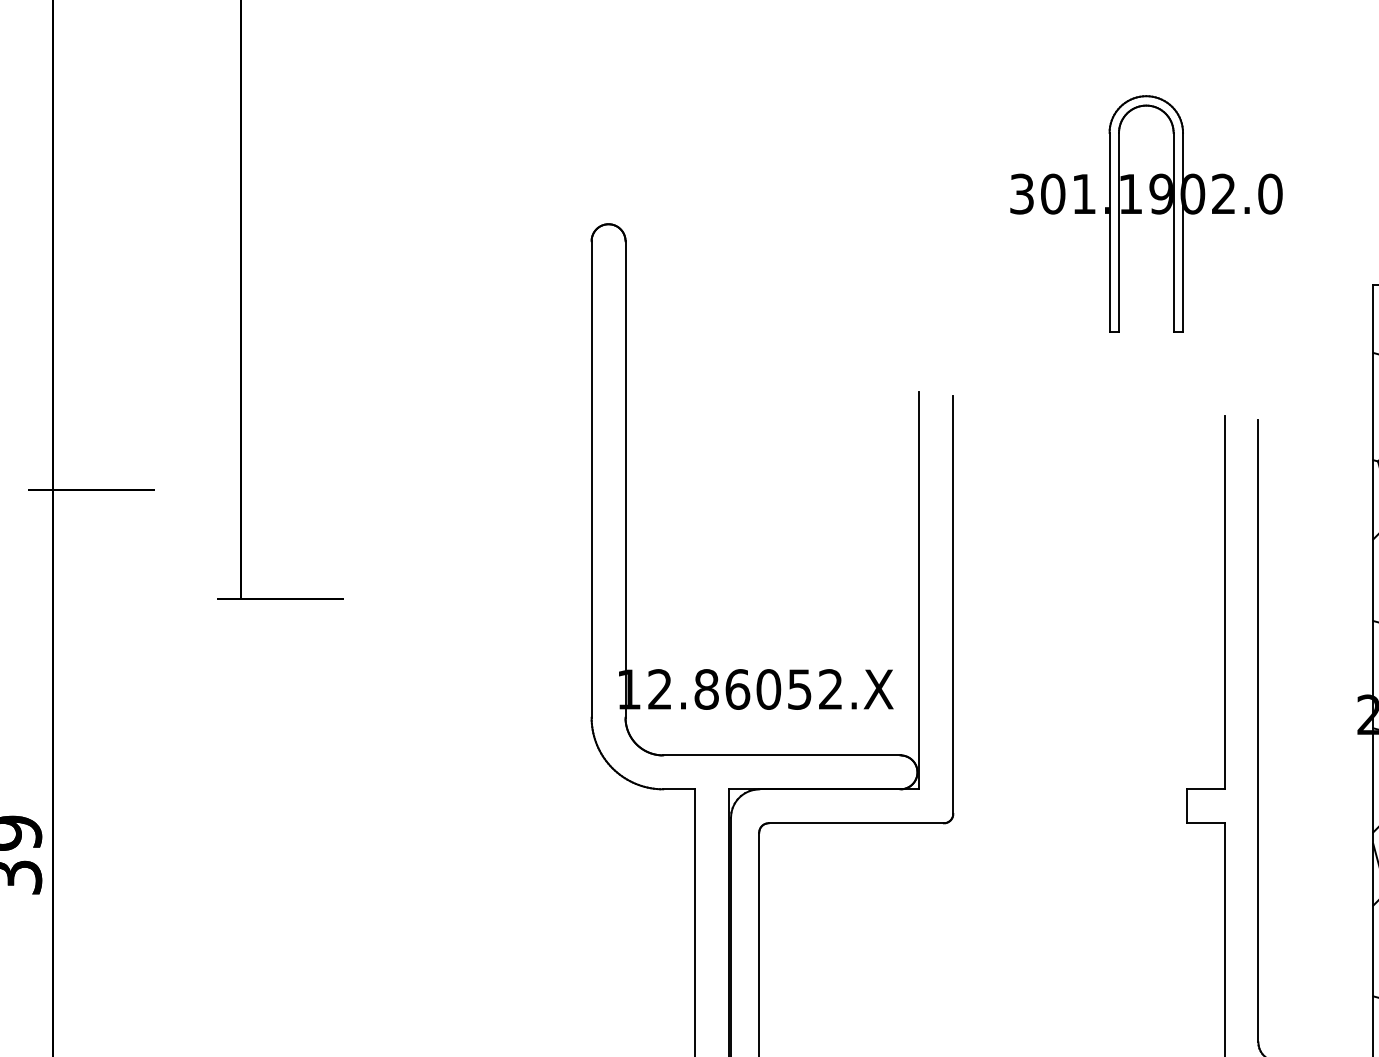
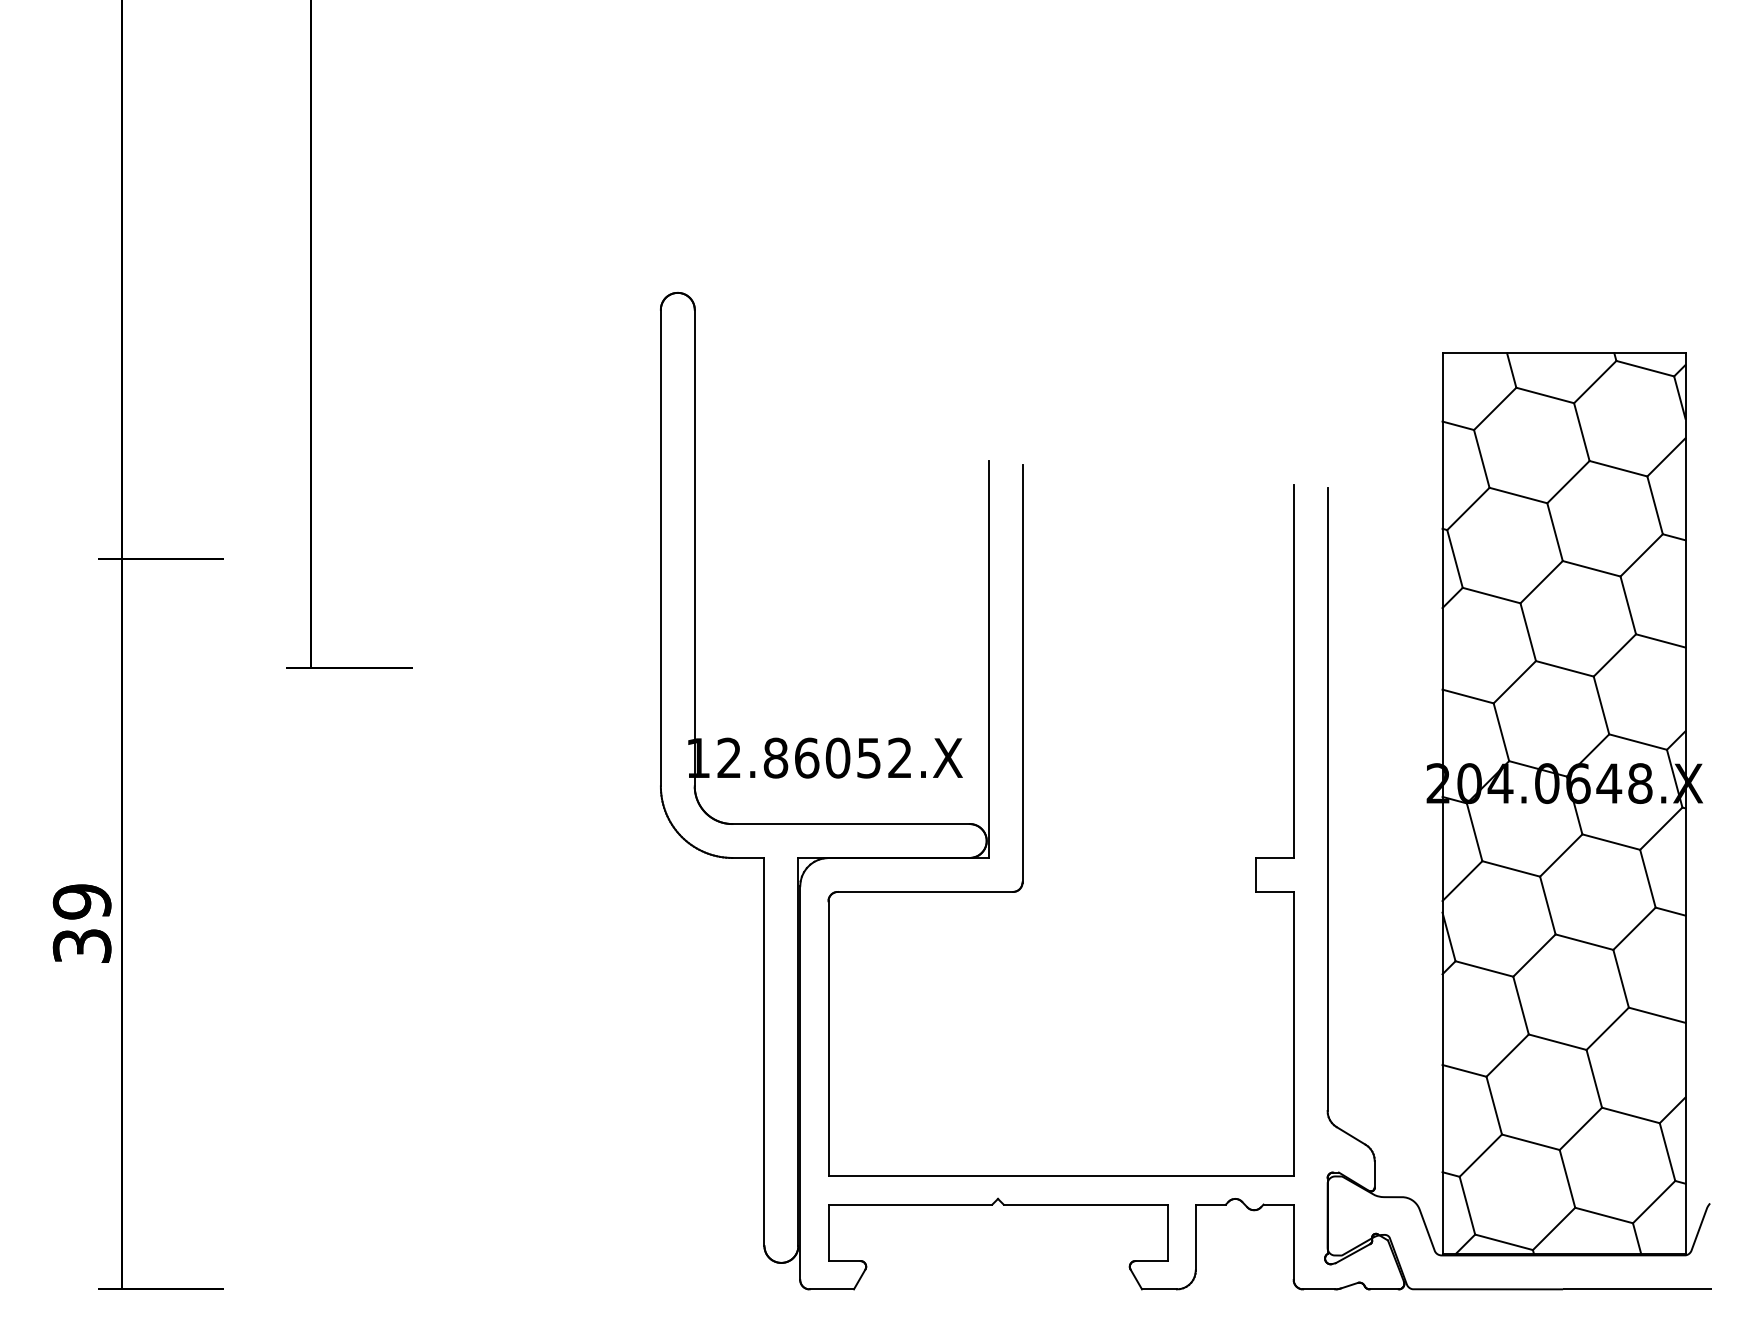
part: (1146, 212) -> (1215, 281), removed

